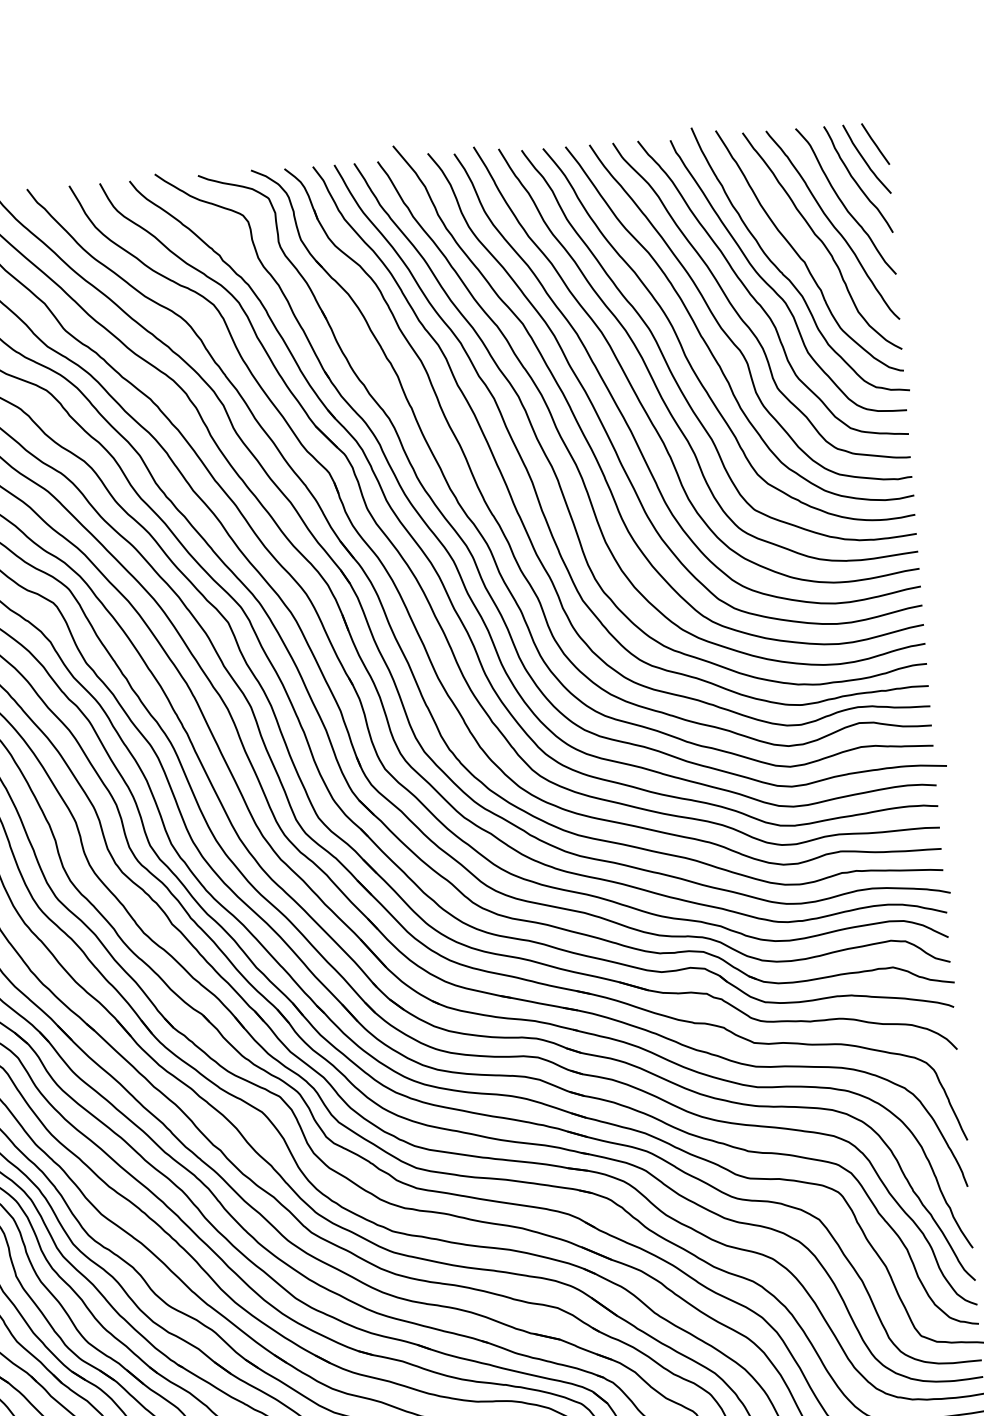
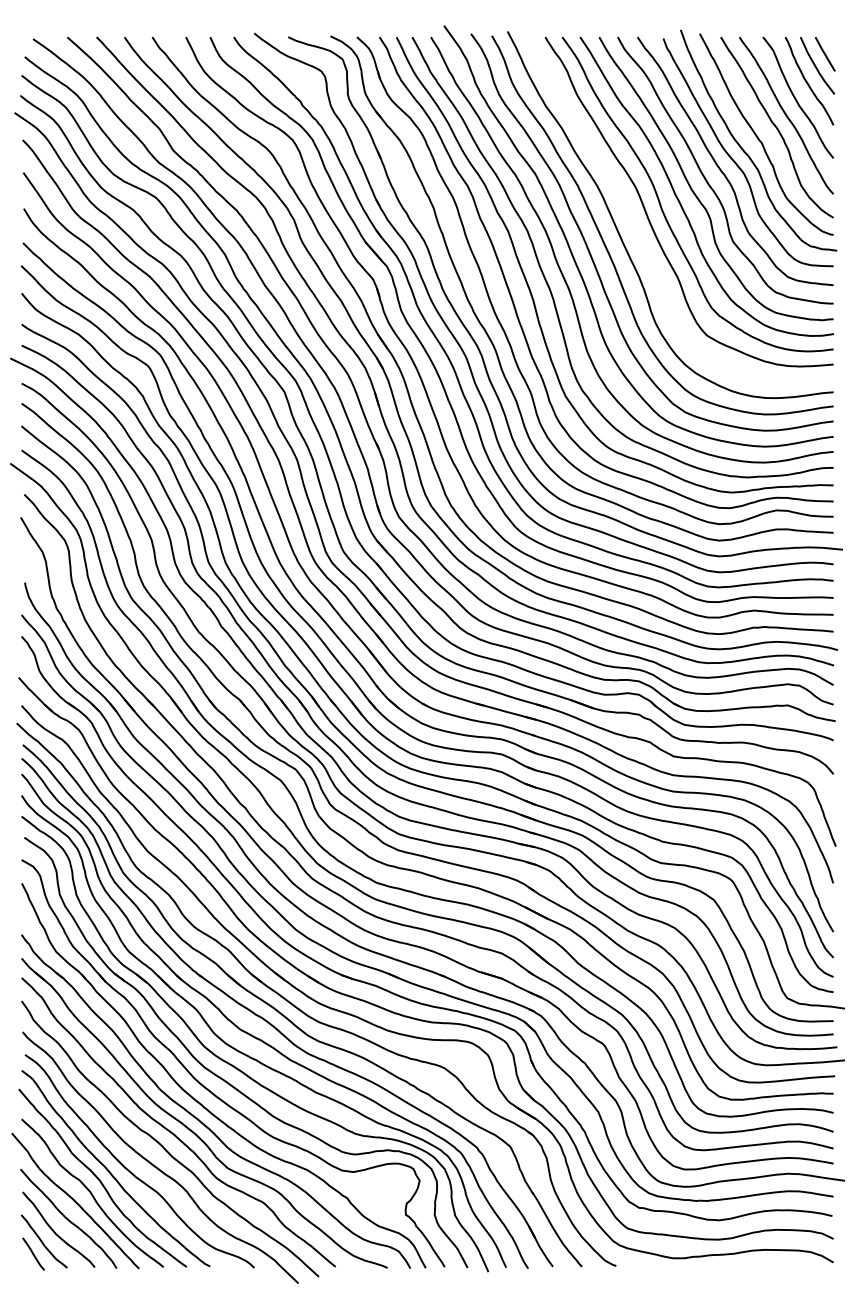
curve: (655, 380) -> (636, 227), removed

